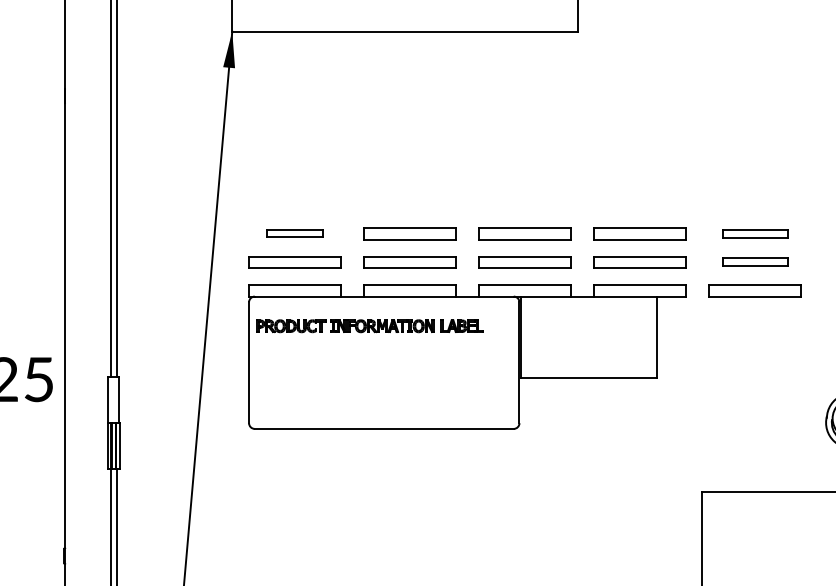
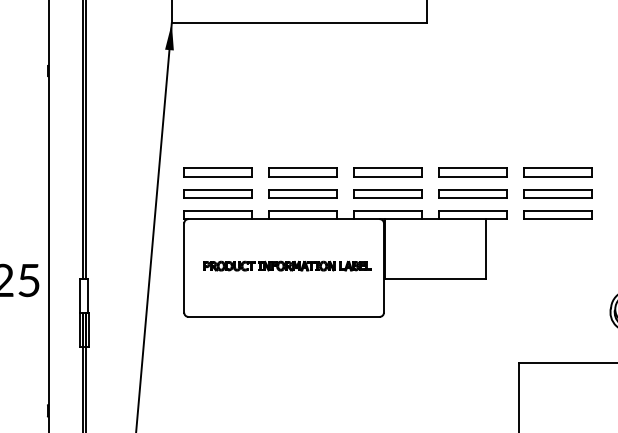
part: (294, 233) -> (217, 172), size x1.67
part: (754, 233) -> (557, 172), size x1.43
part: (754, 262) -> (557, 193), size x1.43
part: (369, 326) -> (287, 266), moved

